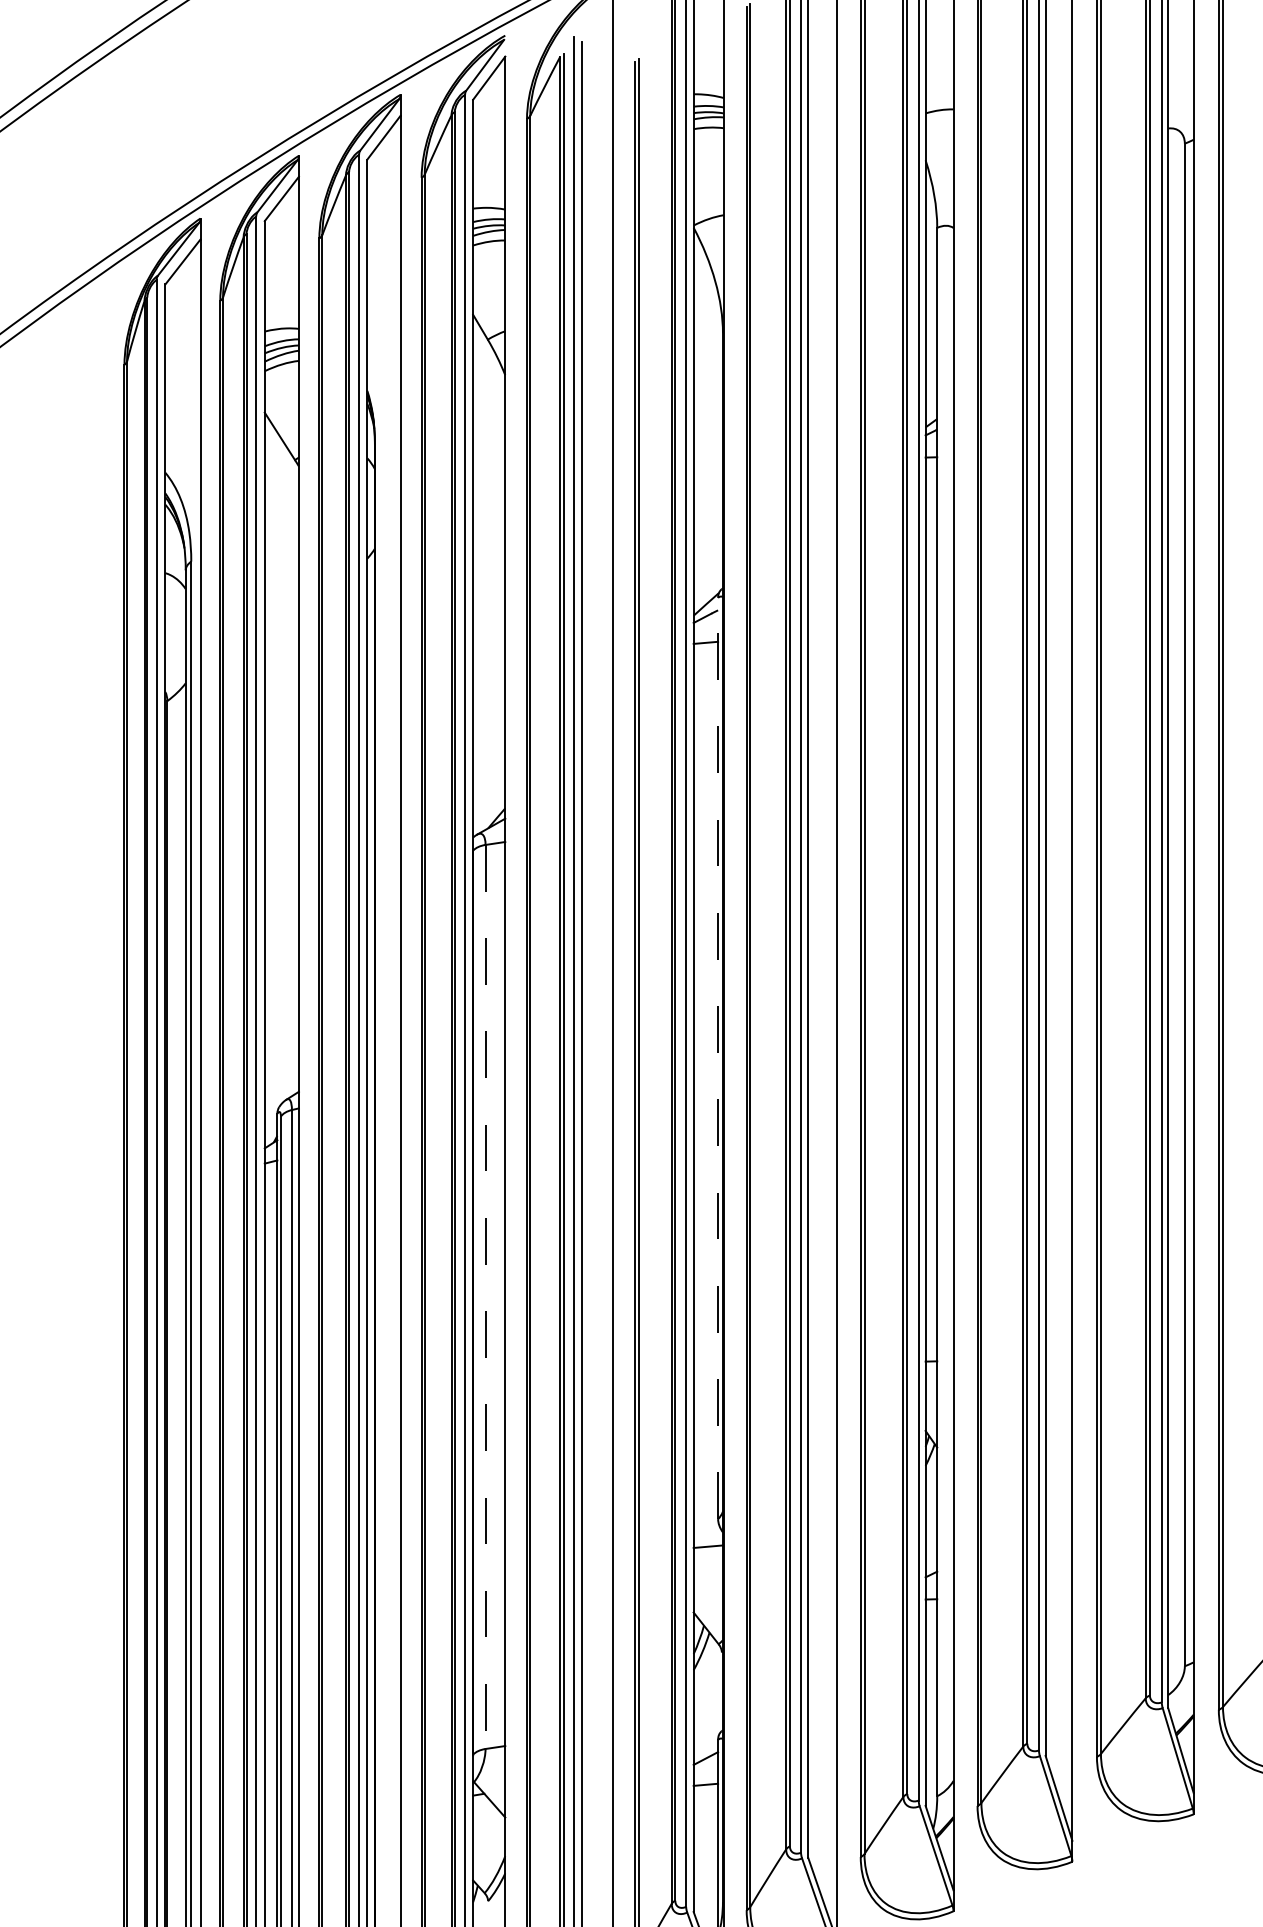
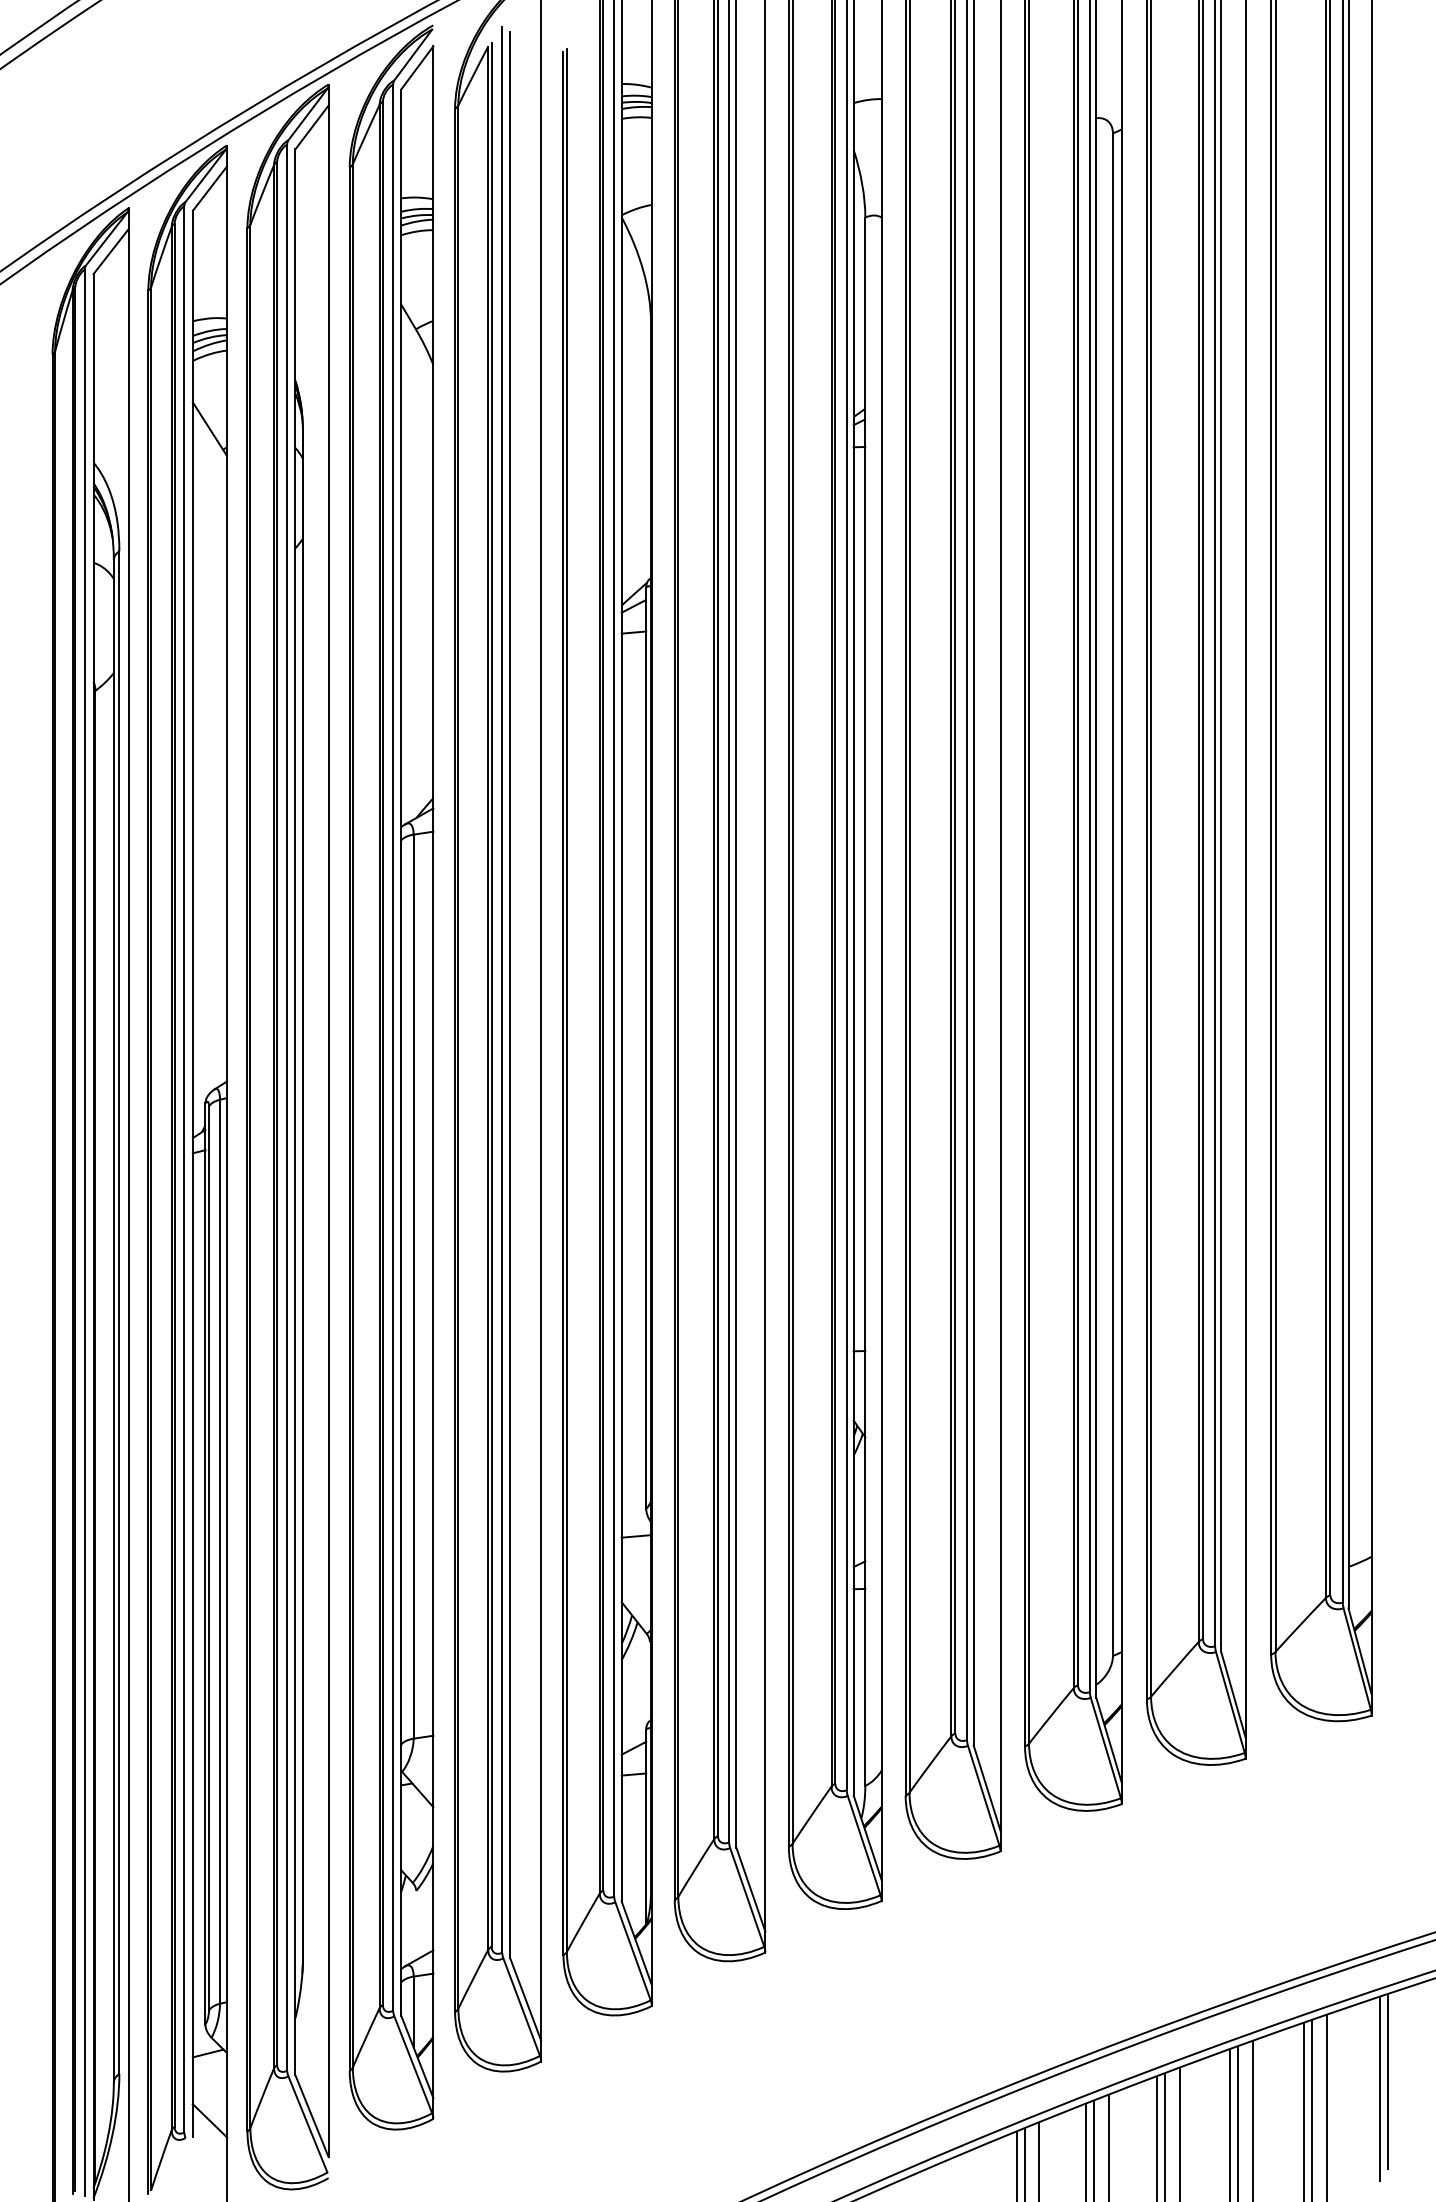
line: (718, 1058) -> (646, 1048), dashed -> solid
line: (485, 1297) -> (413, 1287), dashed -> solid

